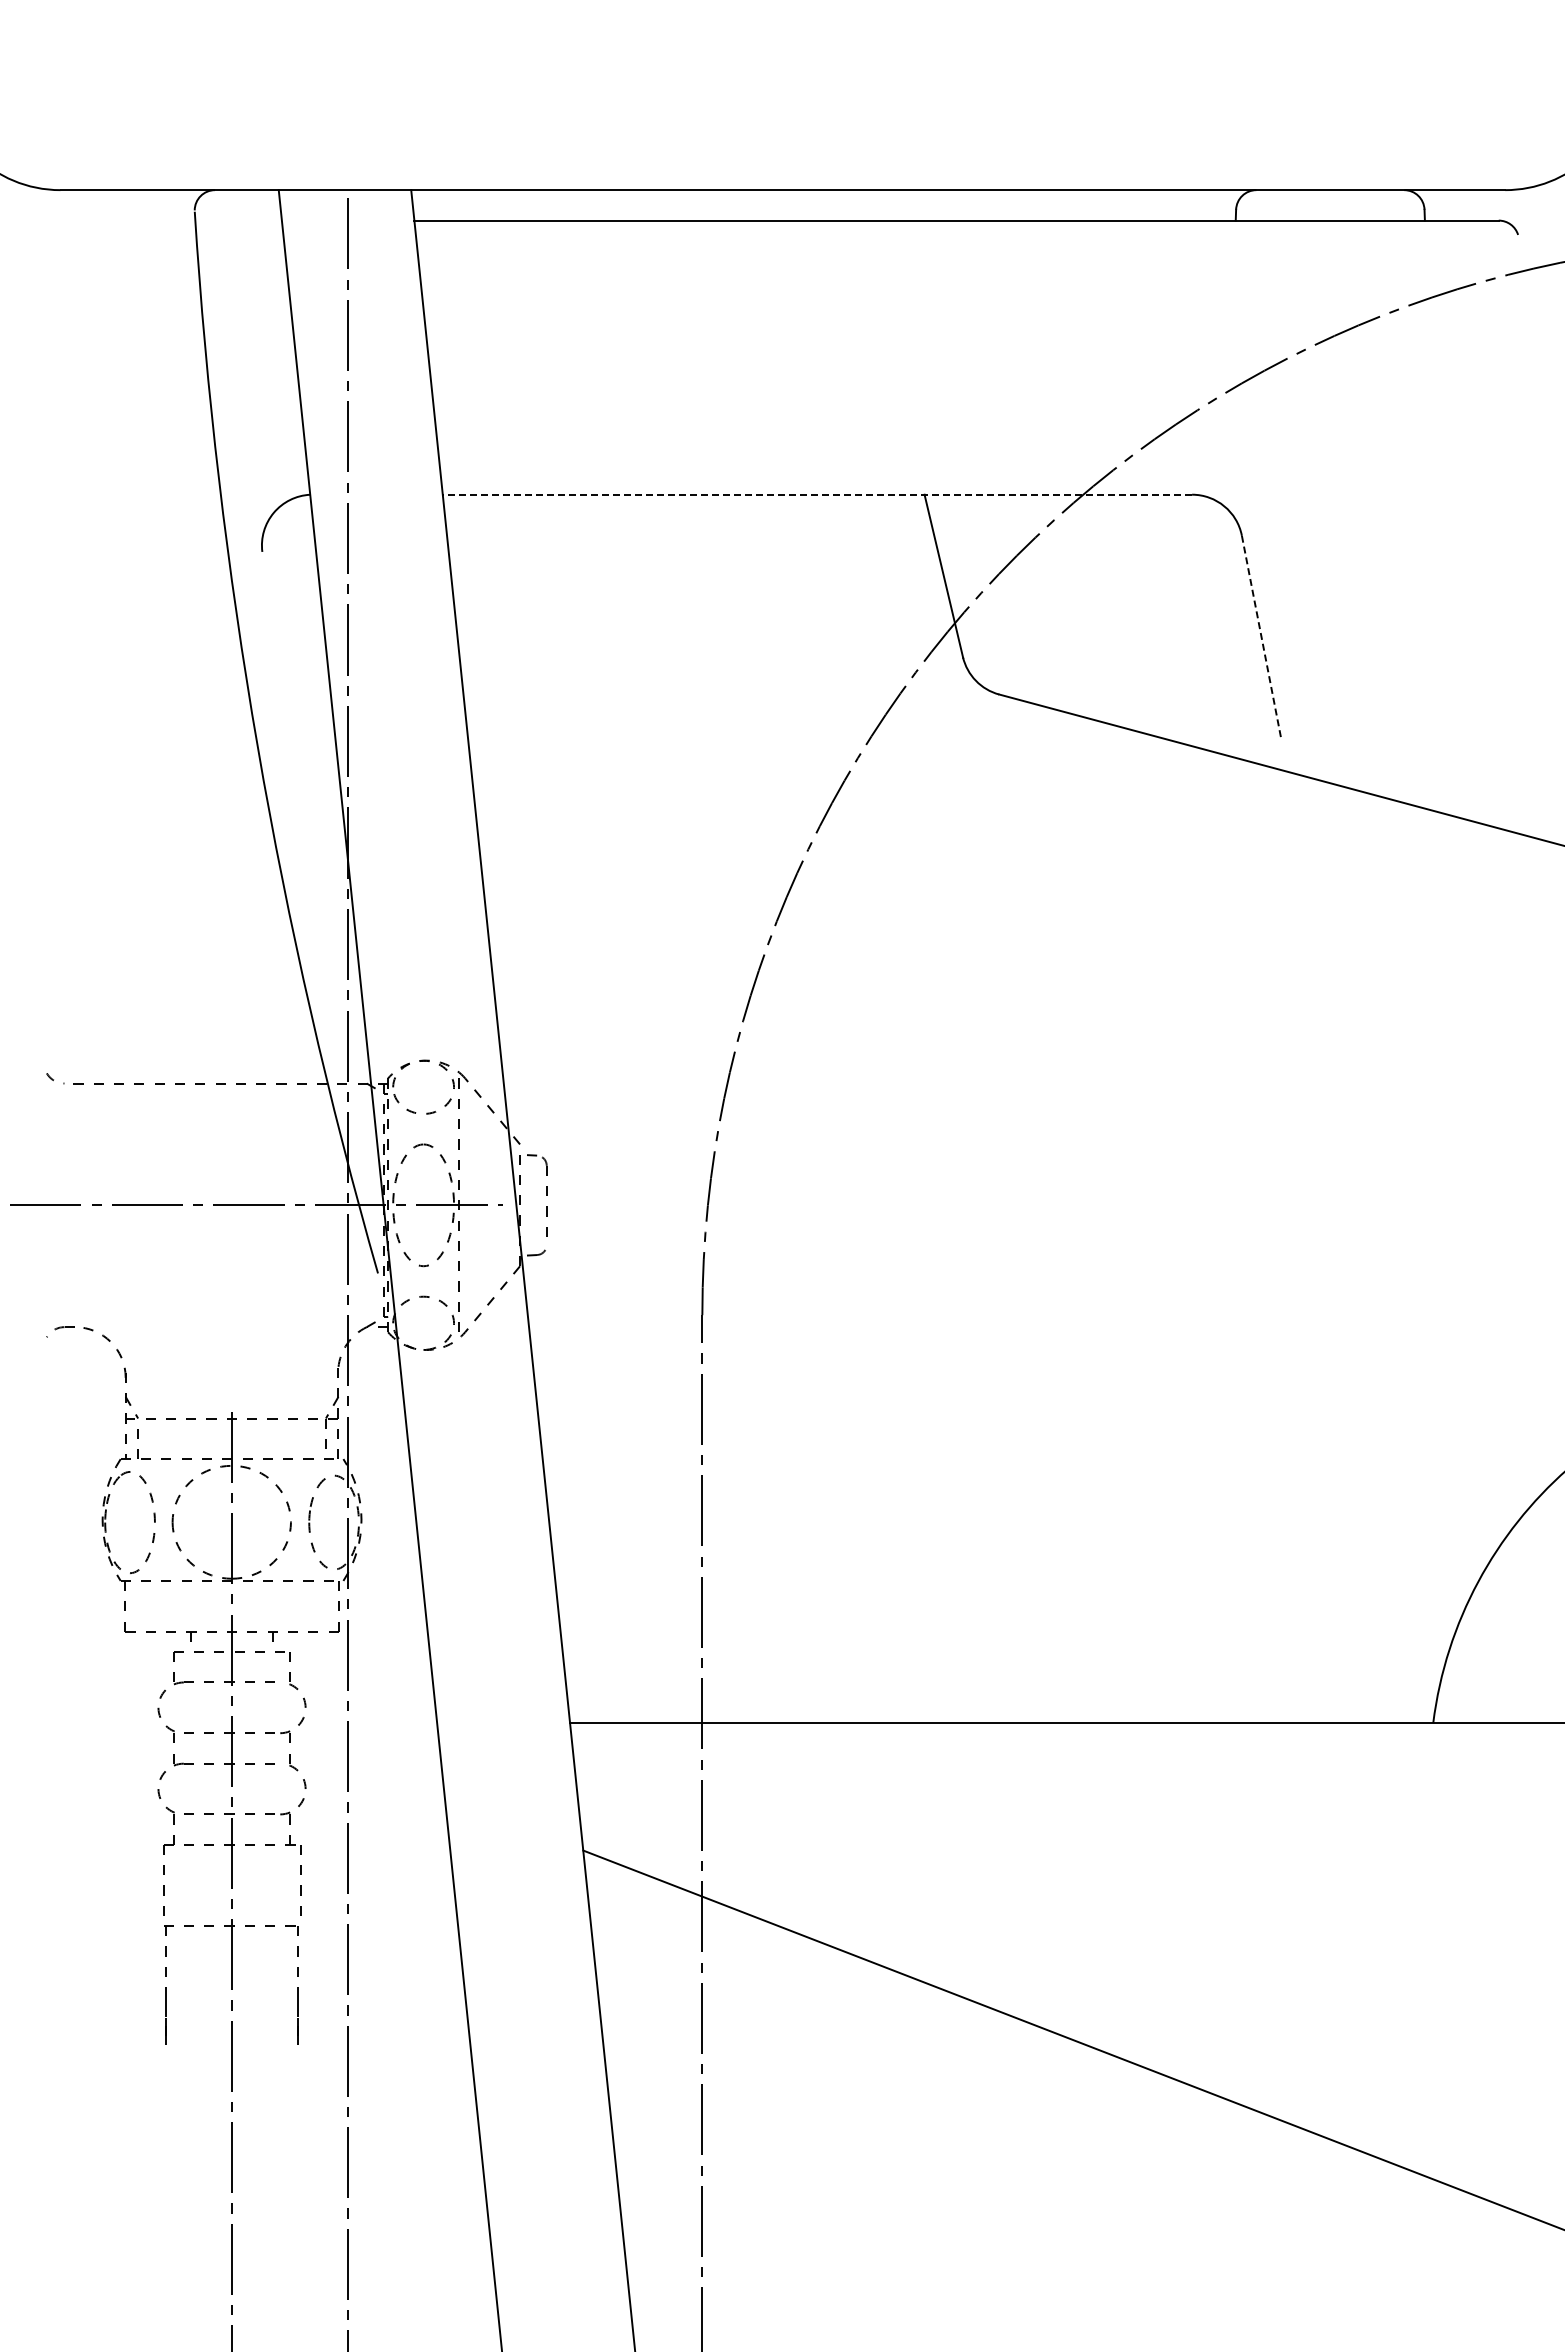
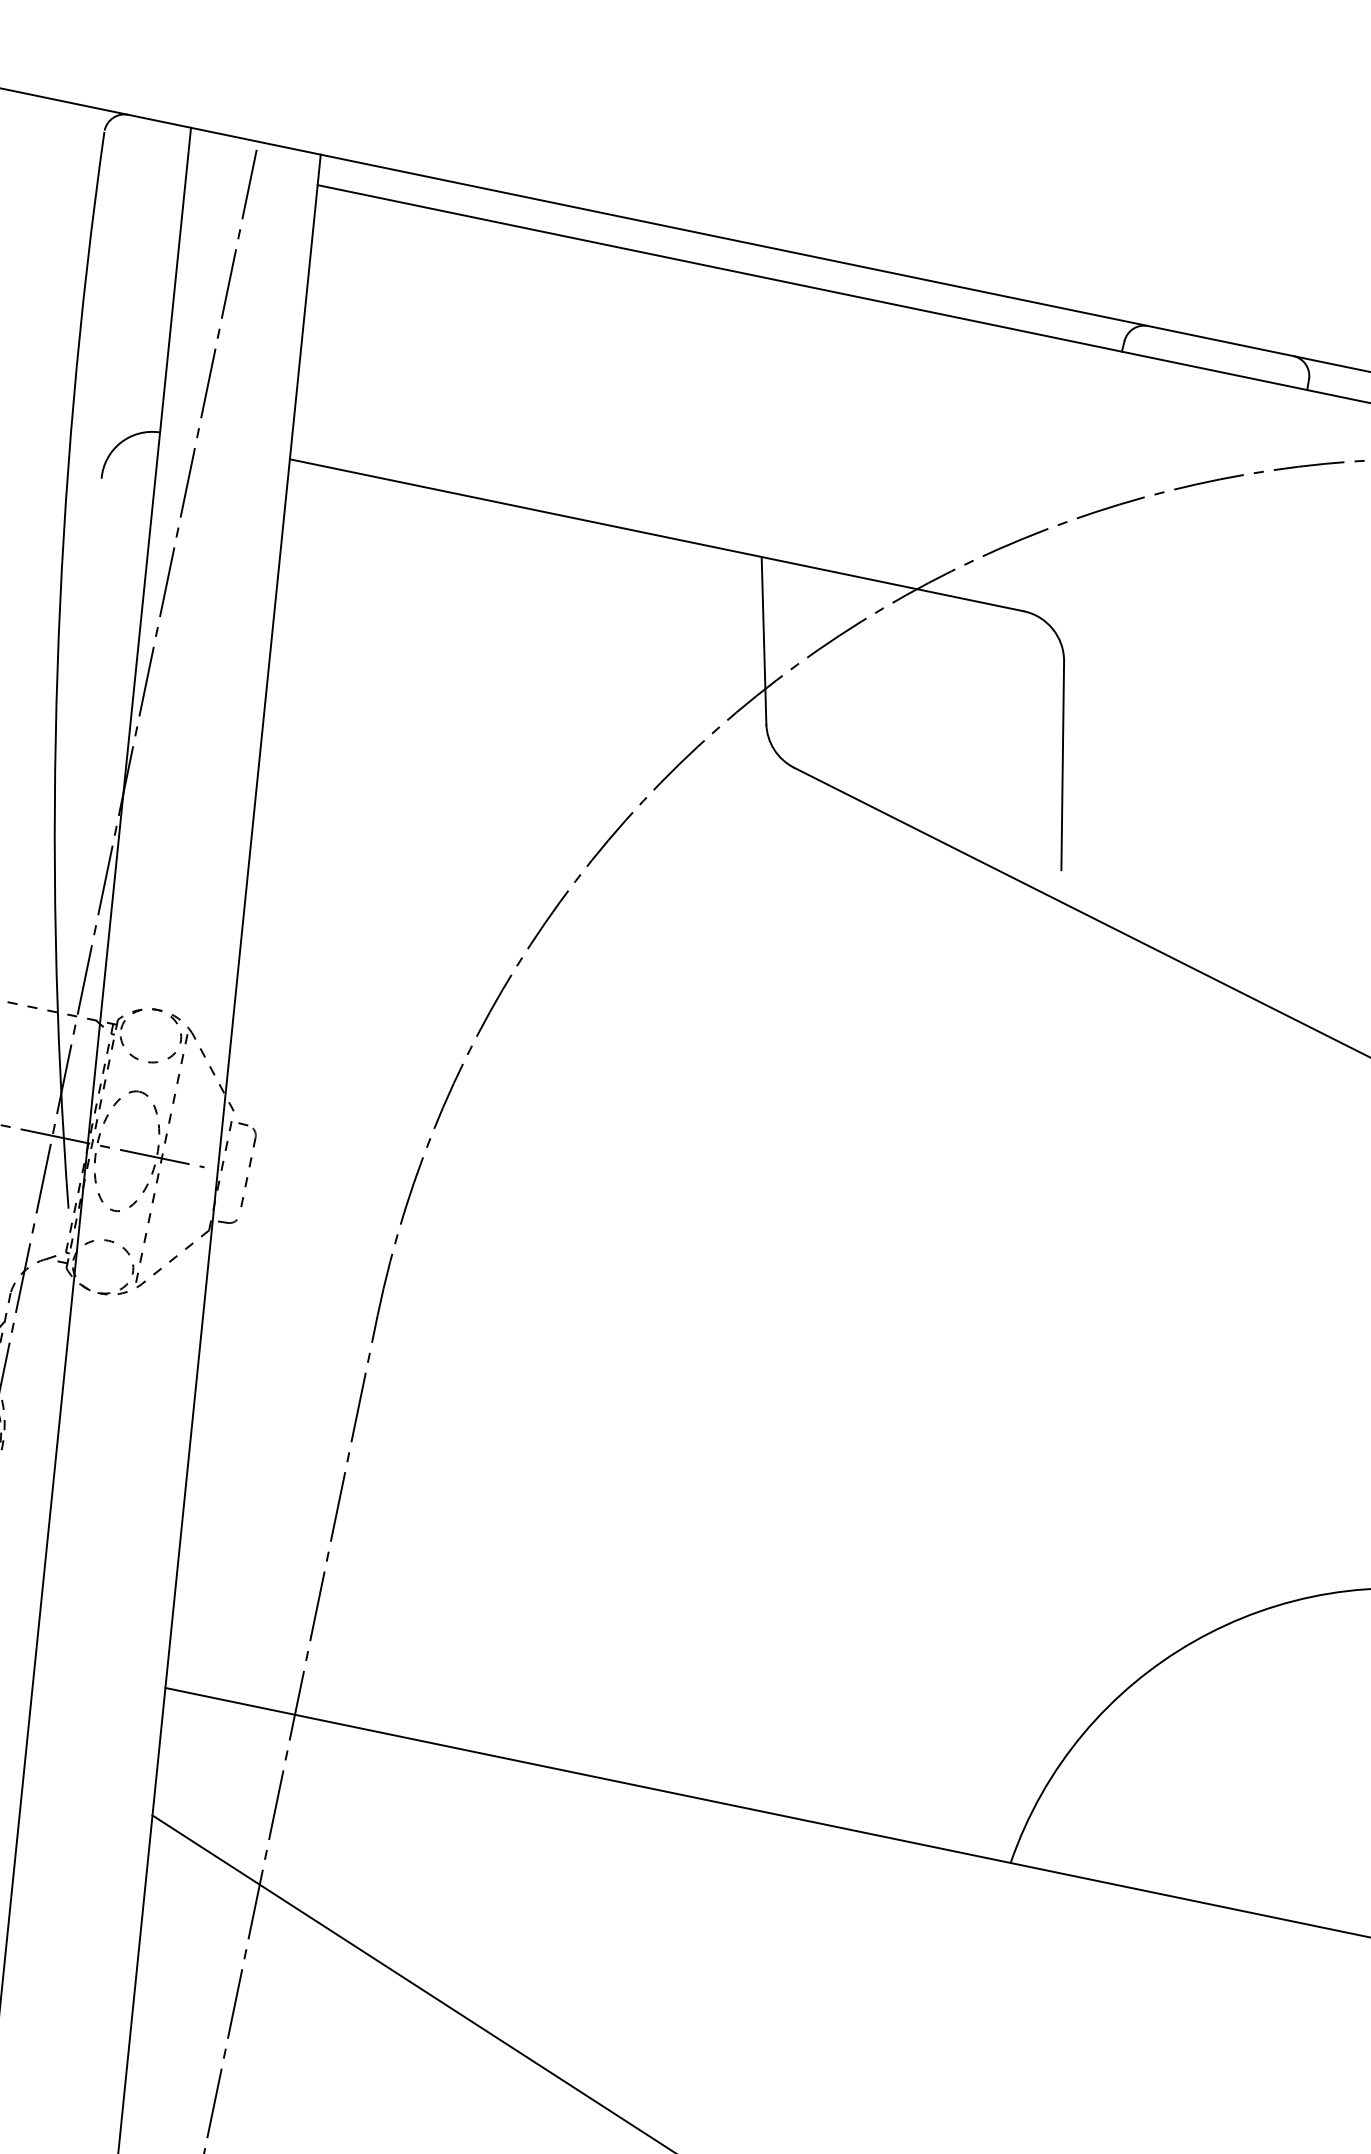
line: (817, 494) -> (656, 535), dashed -> solid
line: (1261, 638) -> (1062, 766), dashed -> solid

